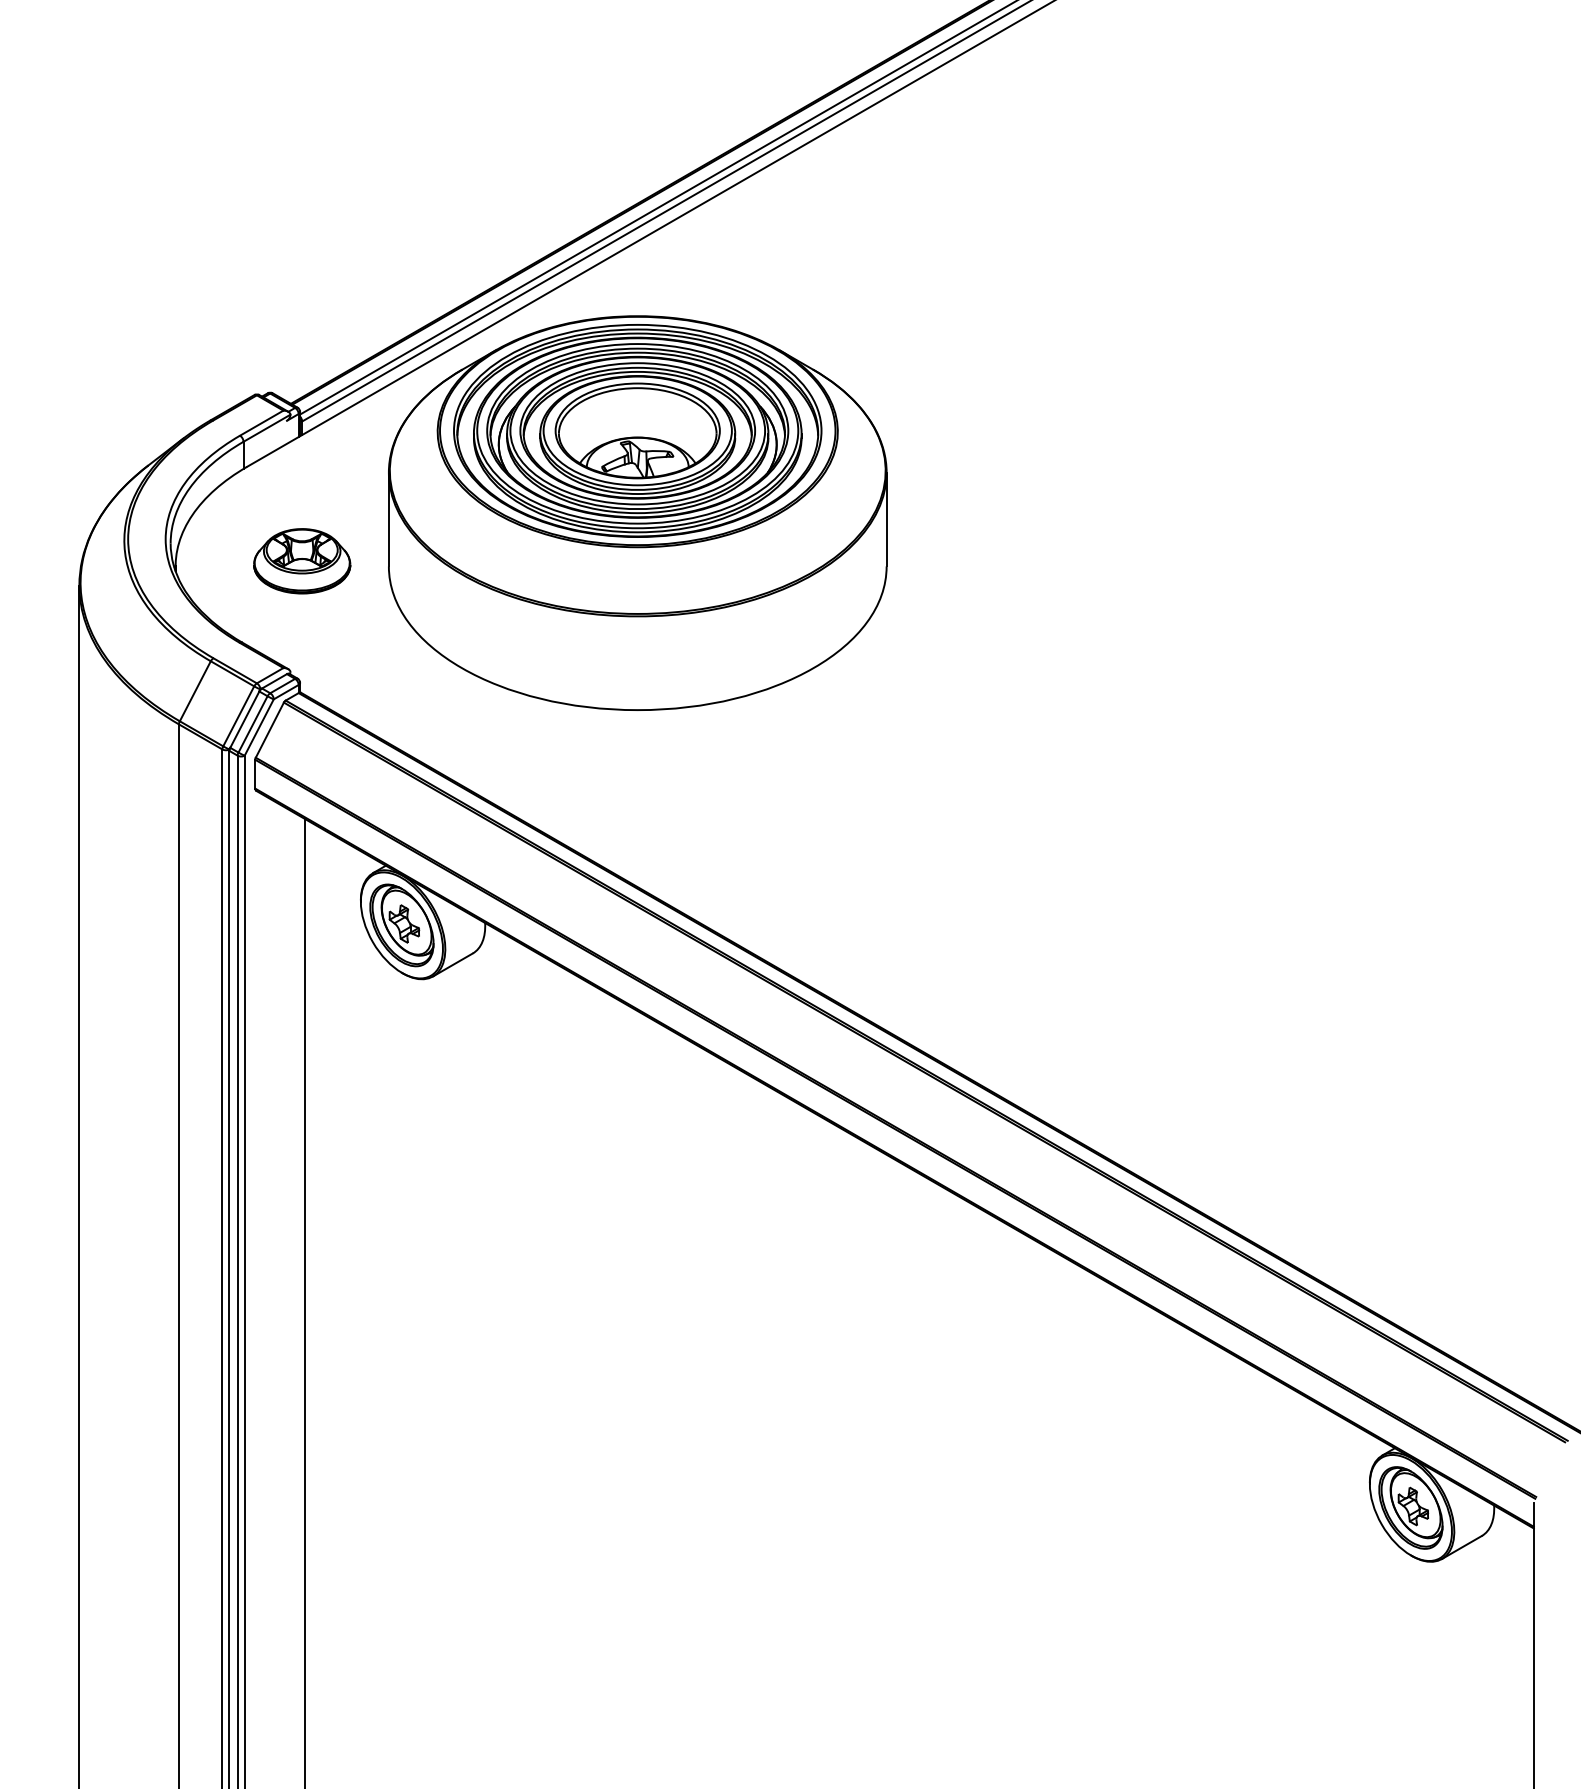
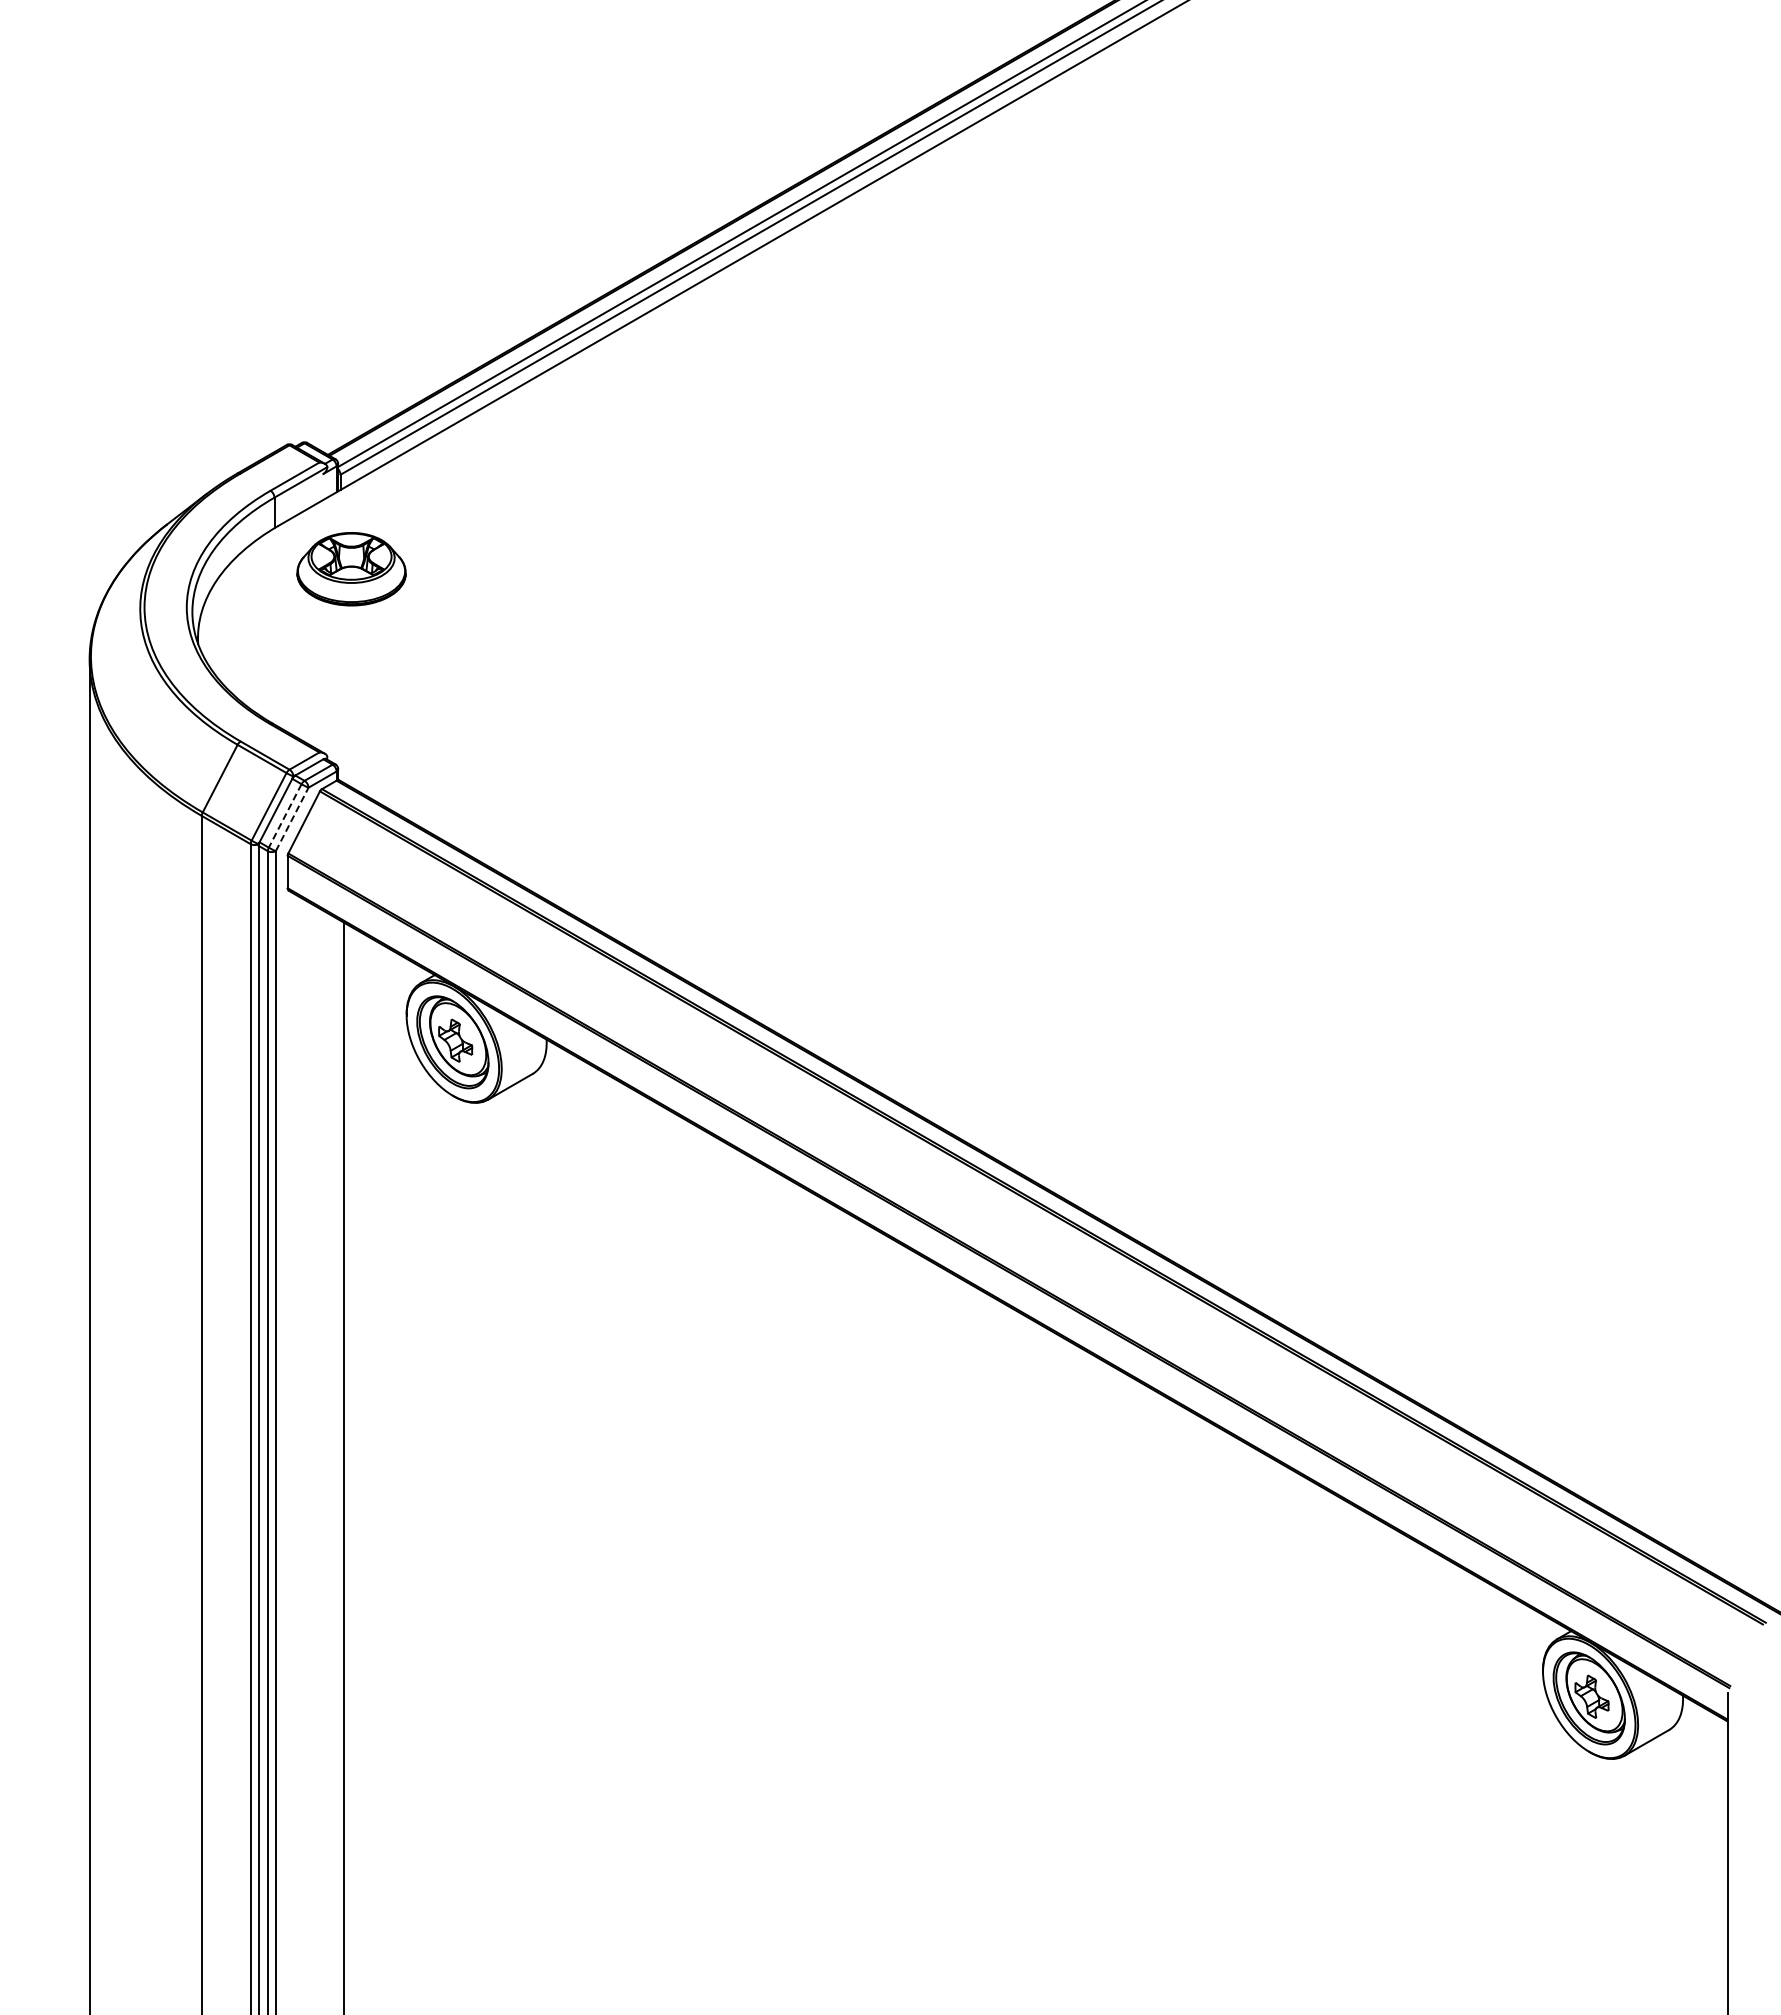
part: (637, 512) -> (718, 577), removed
part: (302, 561) -> (351, 569), moved
line: (253, 724) -> (285, 815), solid -> dashed
line: (259, 727) -> (292, 819), solid -> dashed

